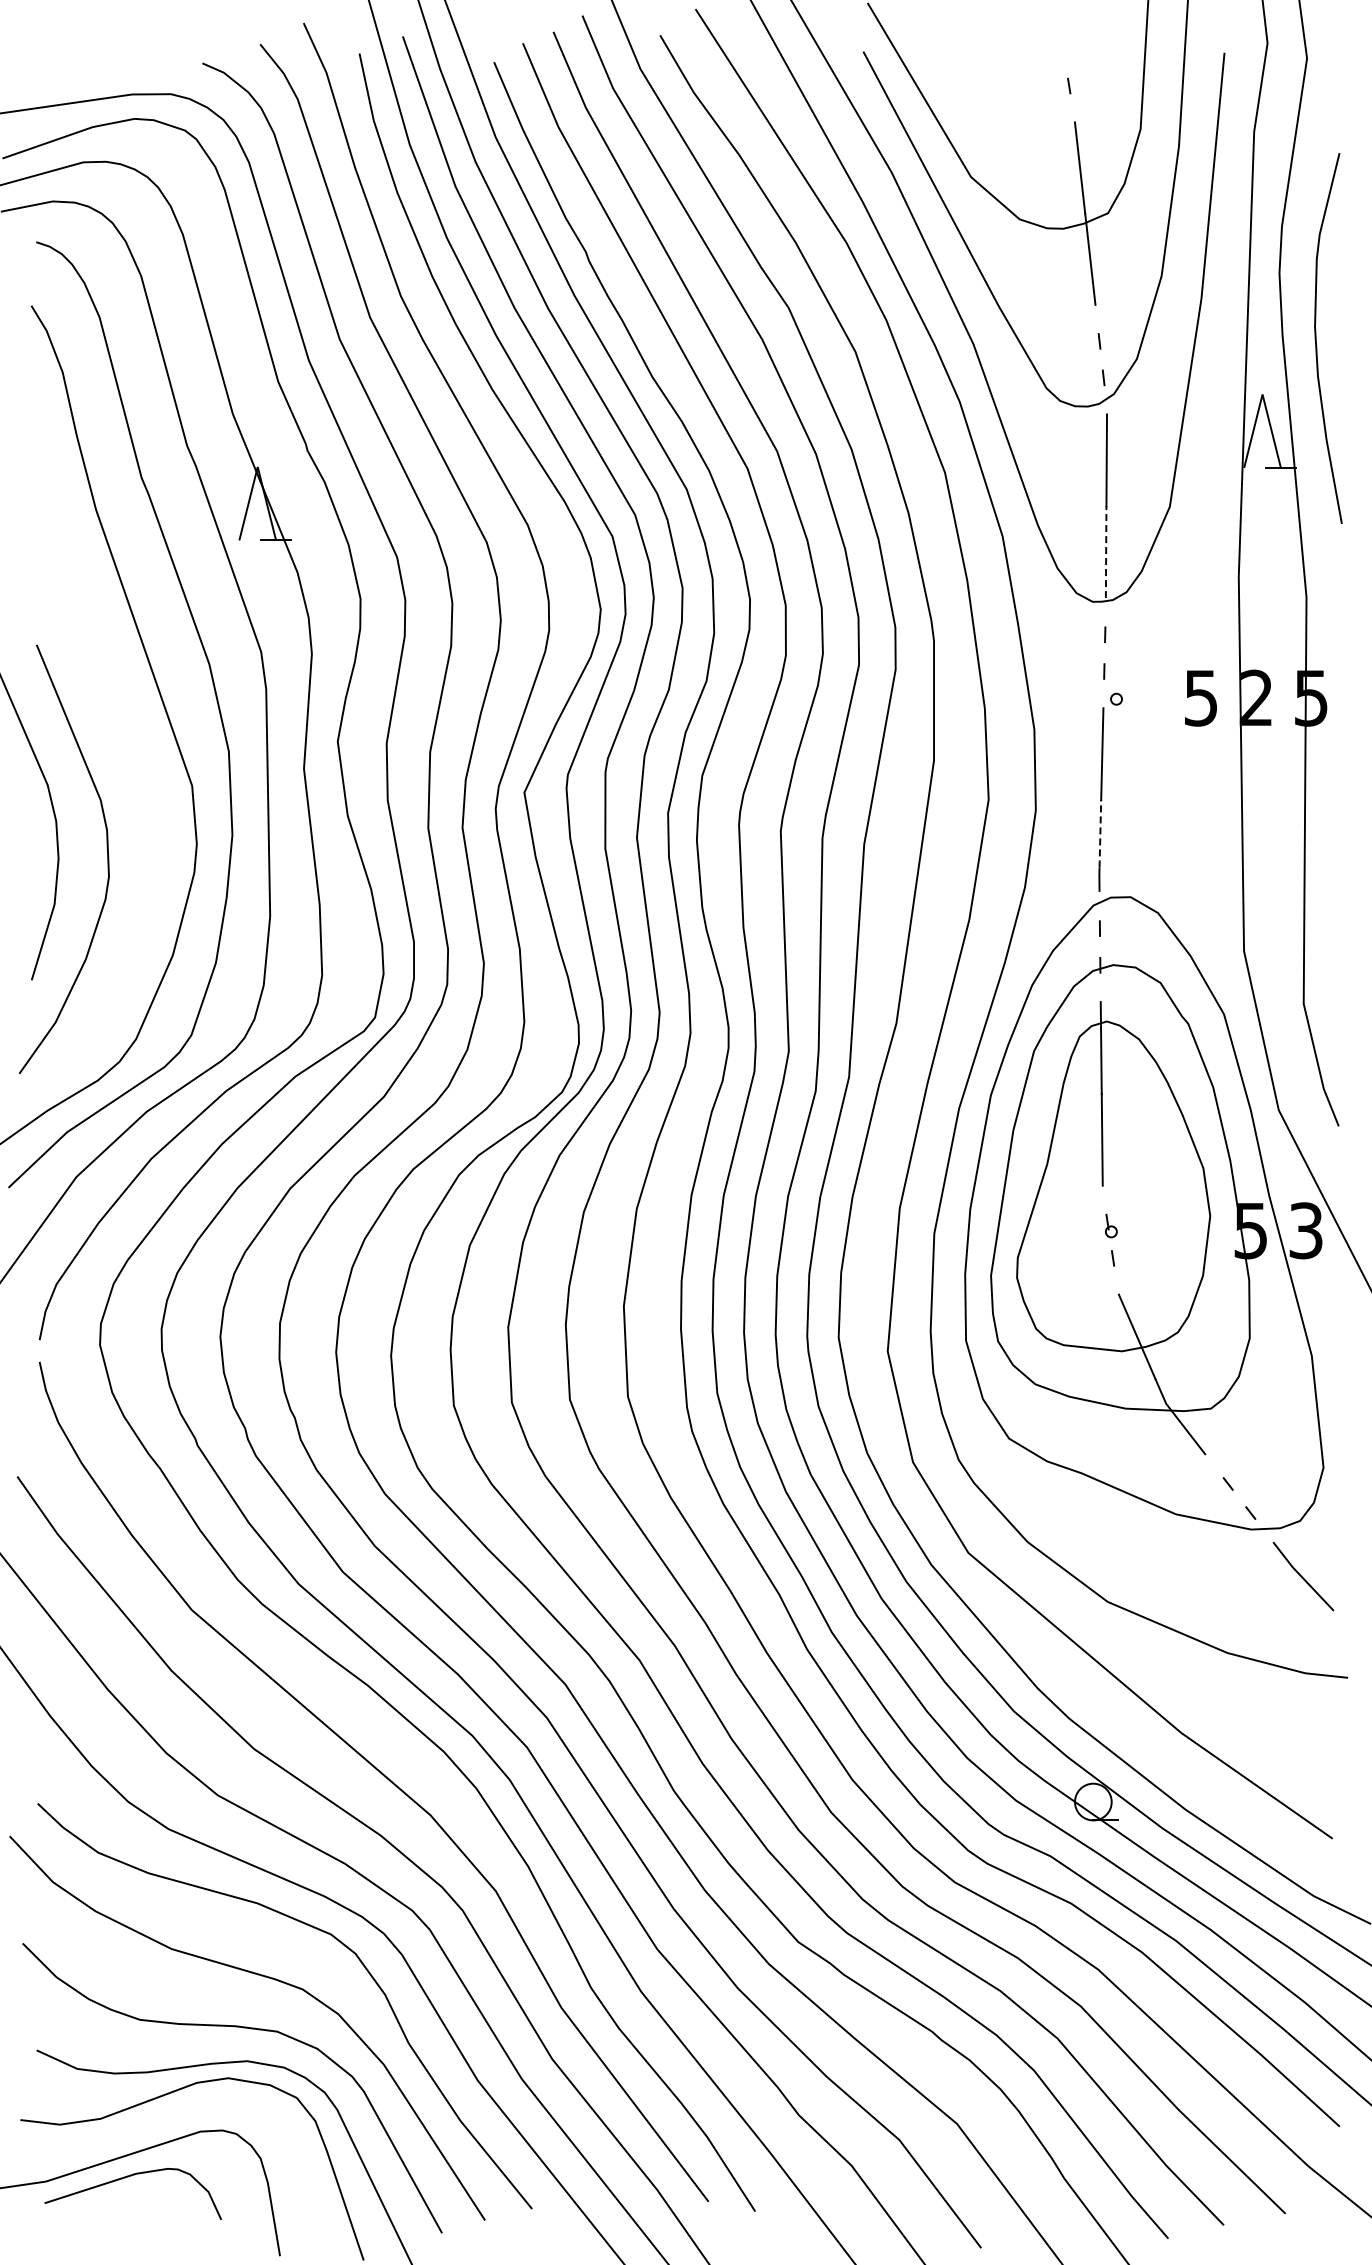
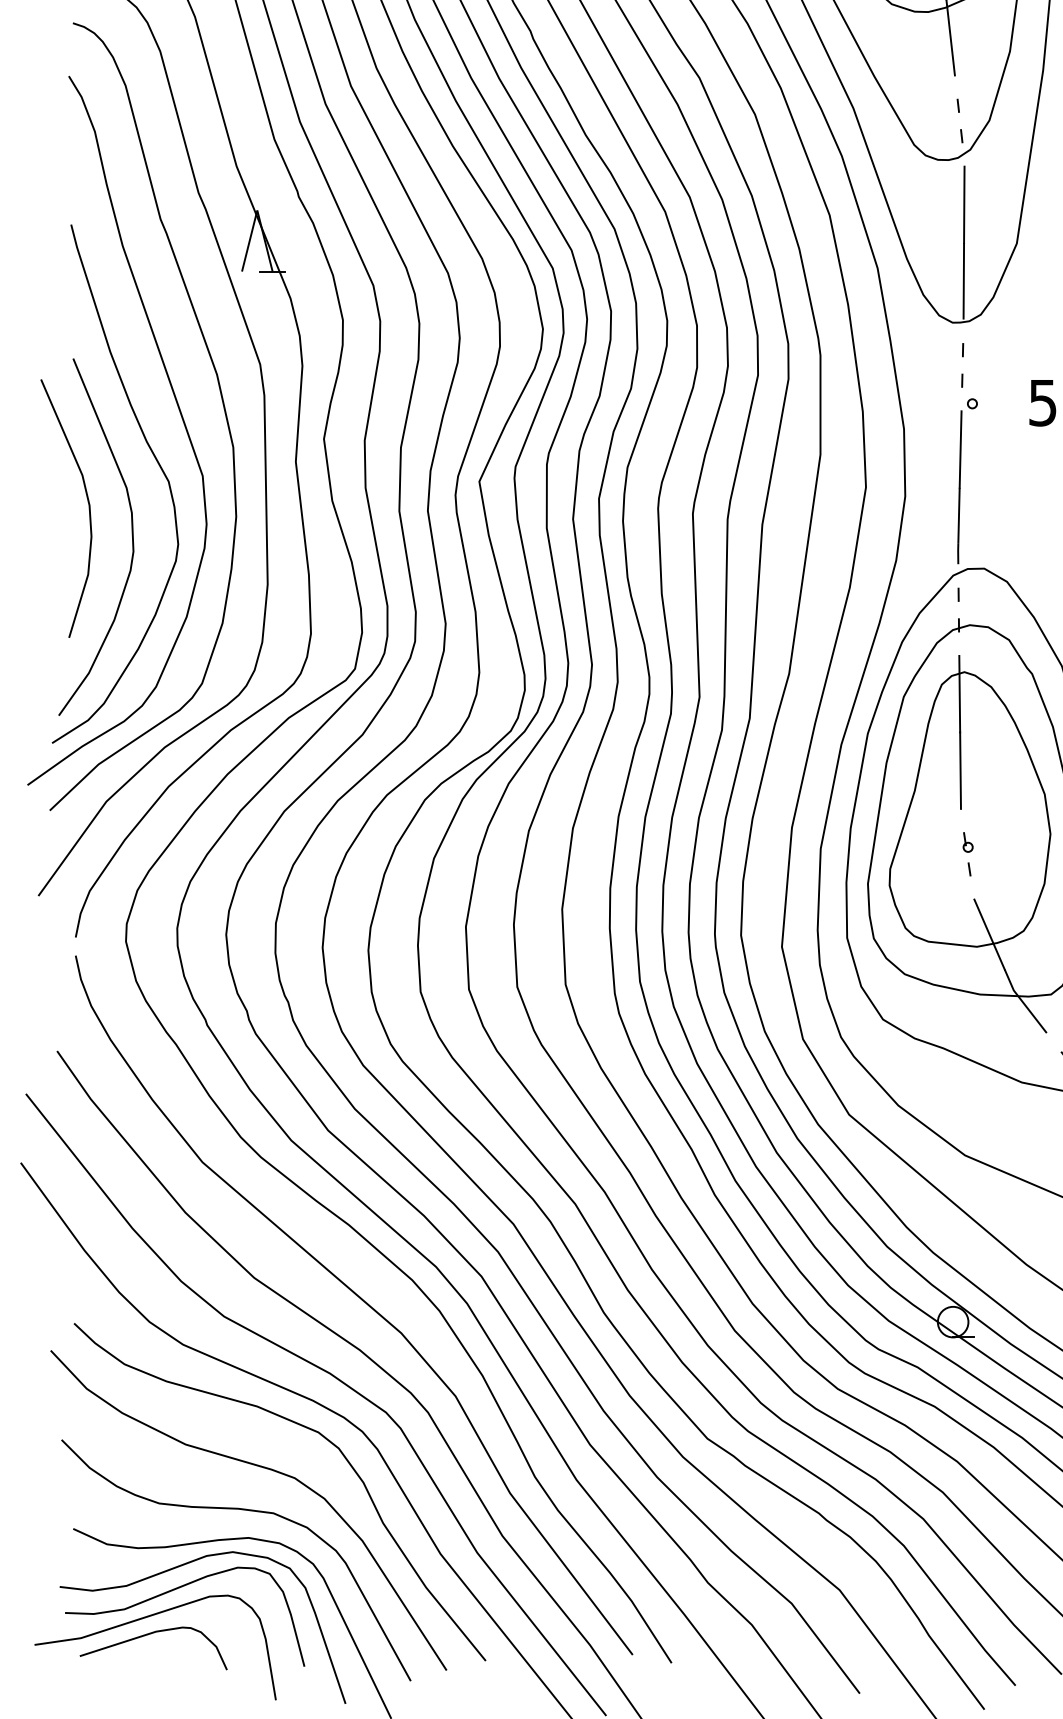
line: (1106, 553) -> (964, 282), dashed -> solid
curve: (135, 766) -> (155, 459), added
line: (1100, 834) -> (959, 516), dashed -> solid
curve: (157, 2124) -> (173, 1590), added

